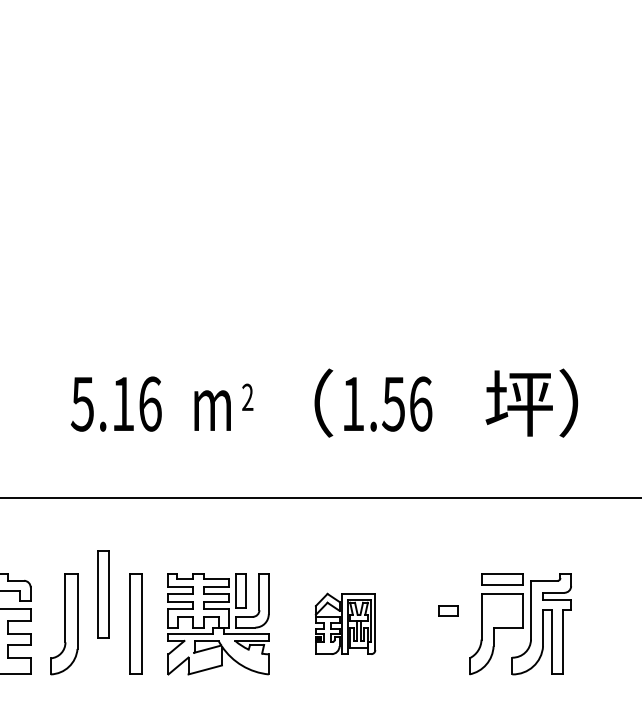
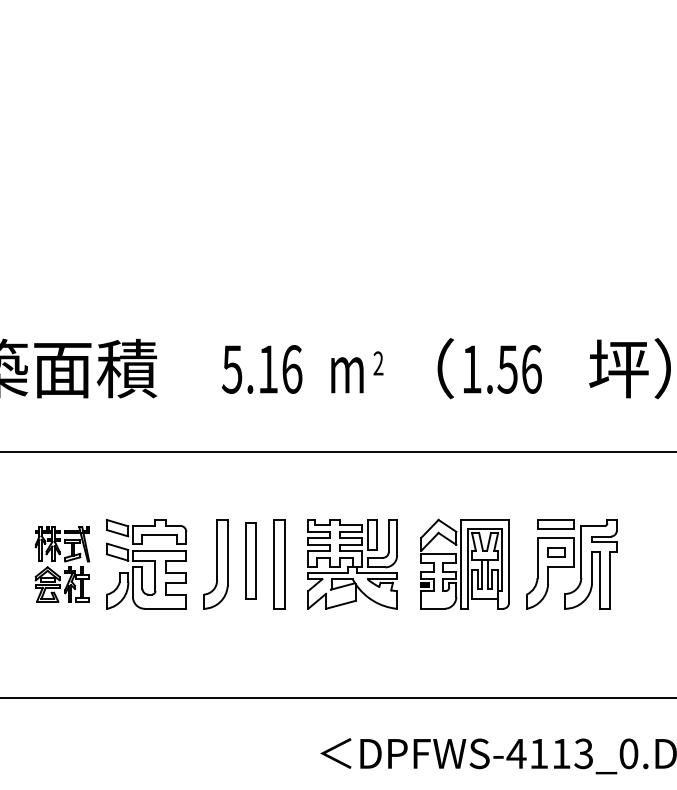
part: (103, 593) -> (250, 560), moved
part: (344, 623) -> (464, 563), size x1.67
part: (519, 624) -> (571, 564), moved

